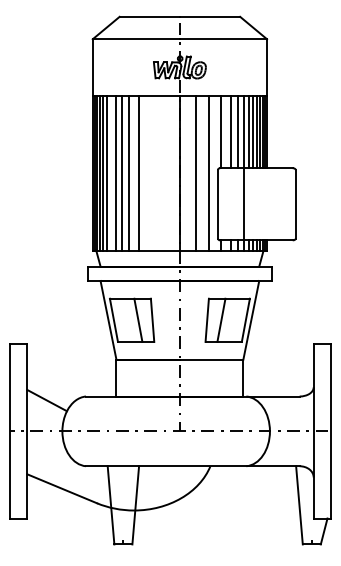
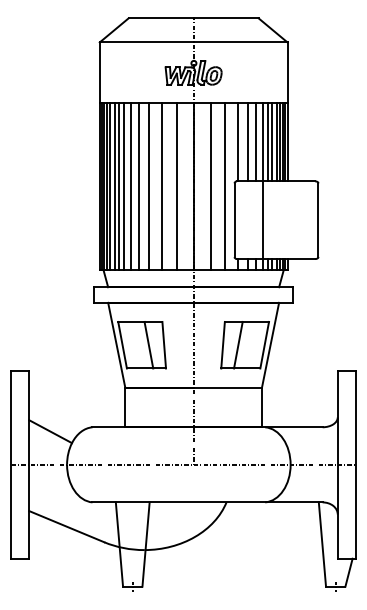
line: (111, 172) -> (119, 186), added
line: (151, 172) -> (162, 186), added
line: (164, 172) -> (176, 186), added

